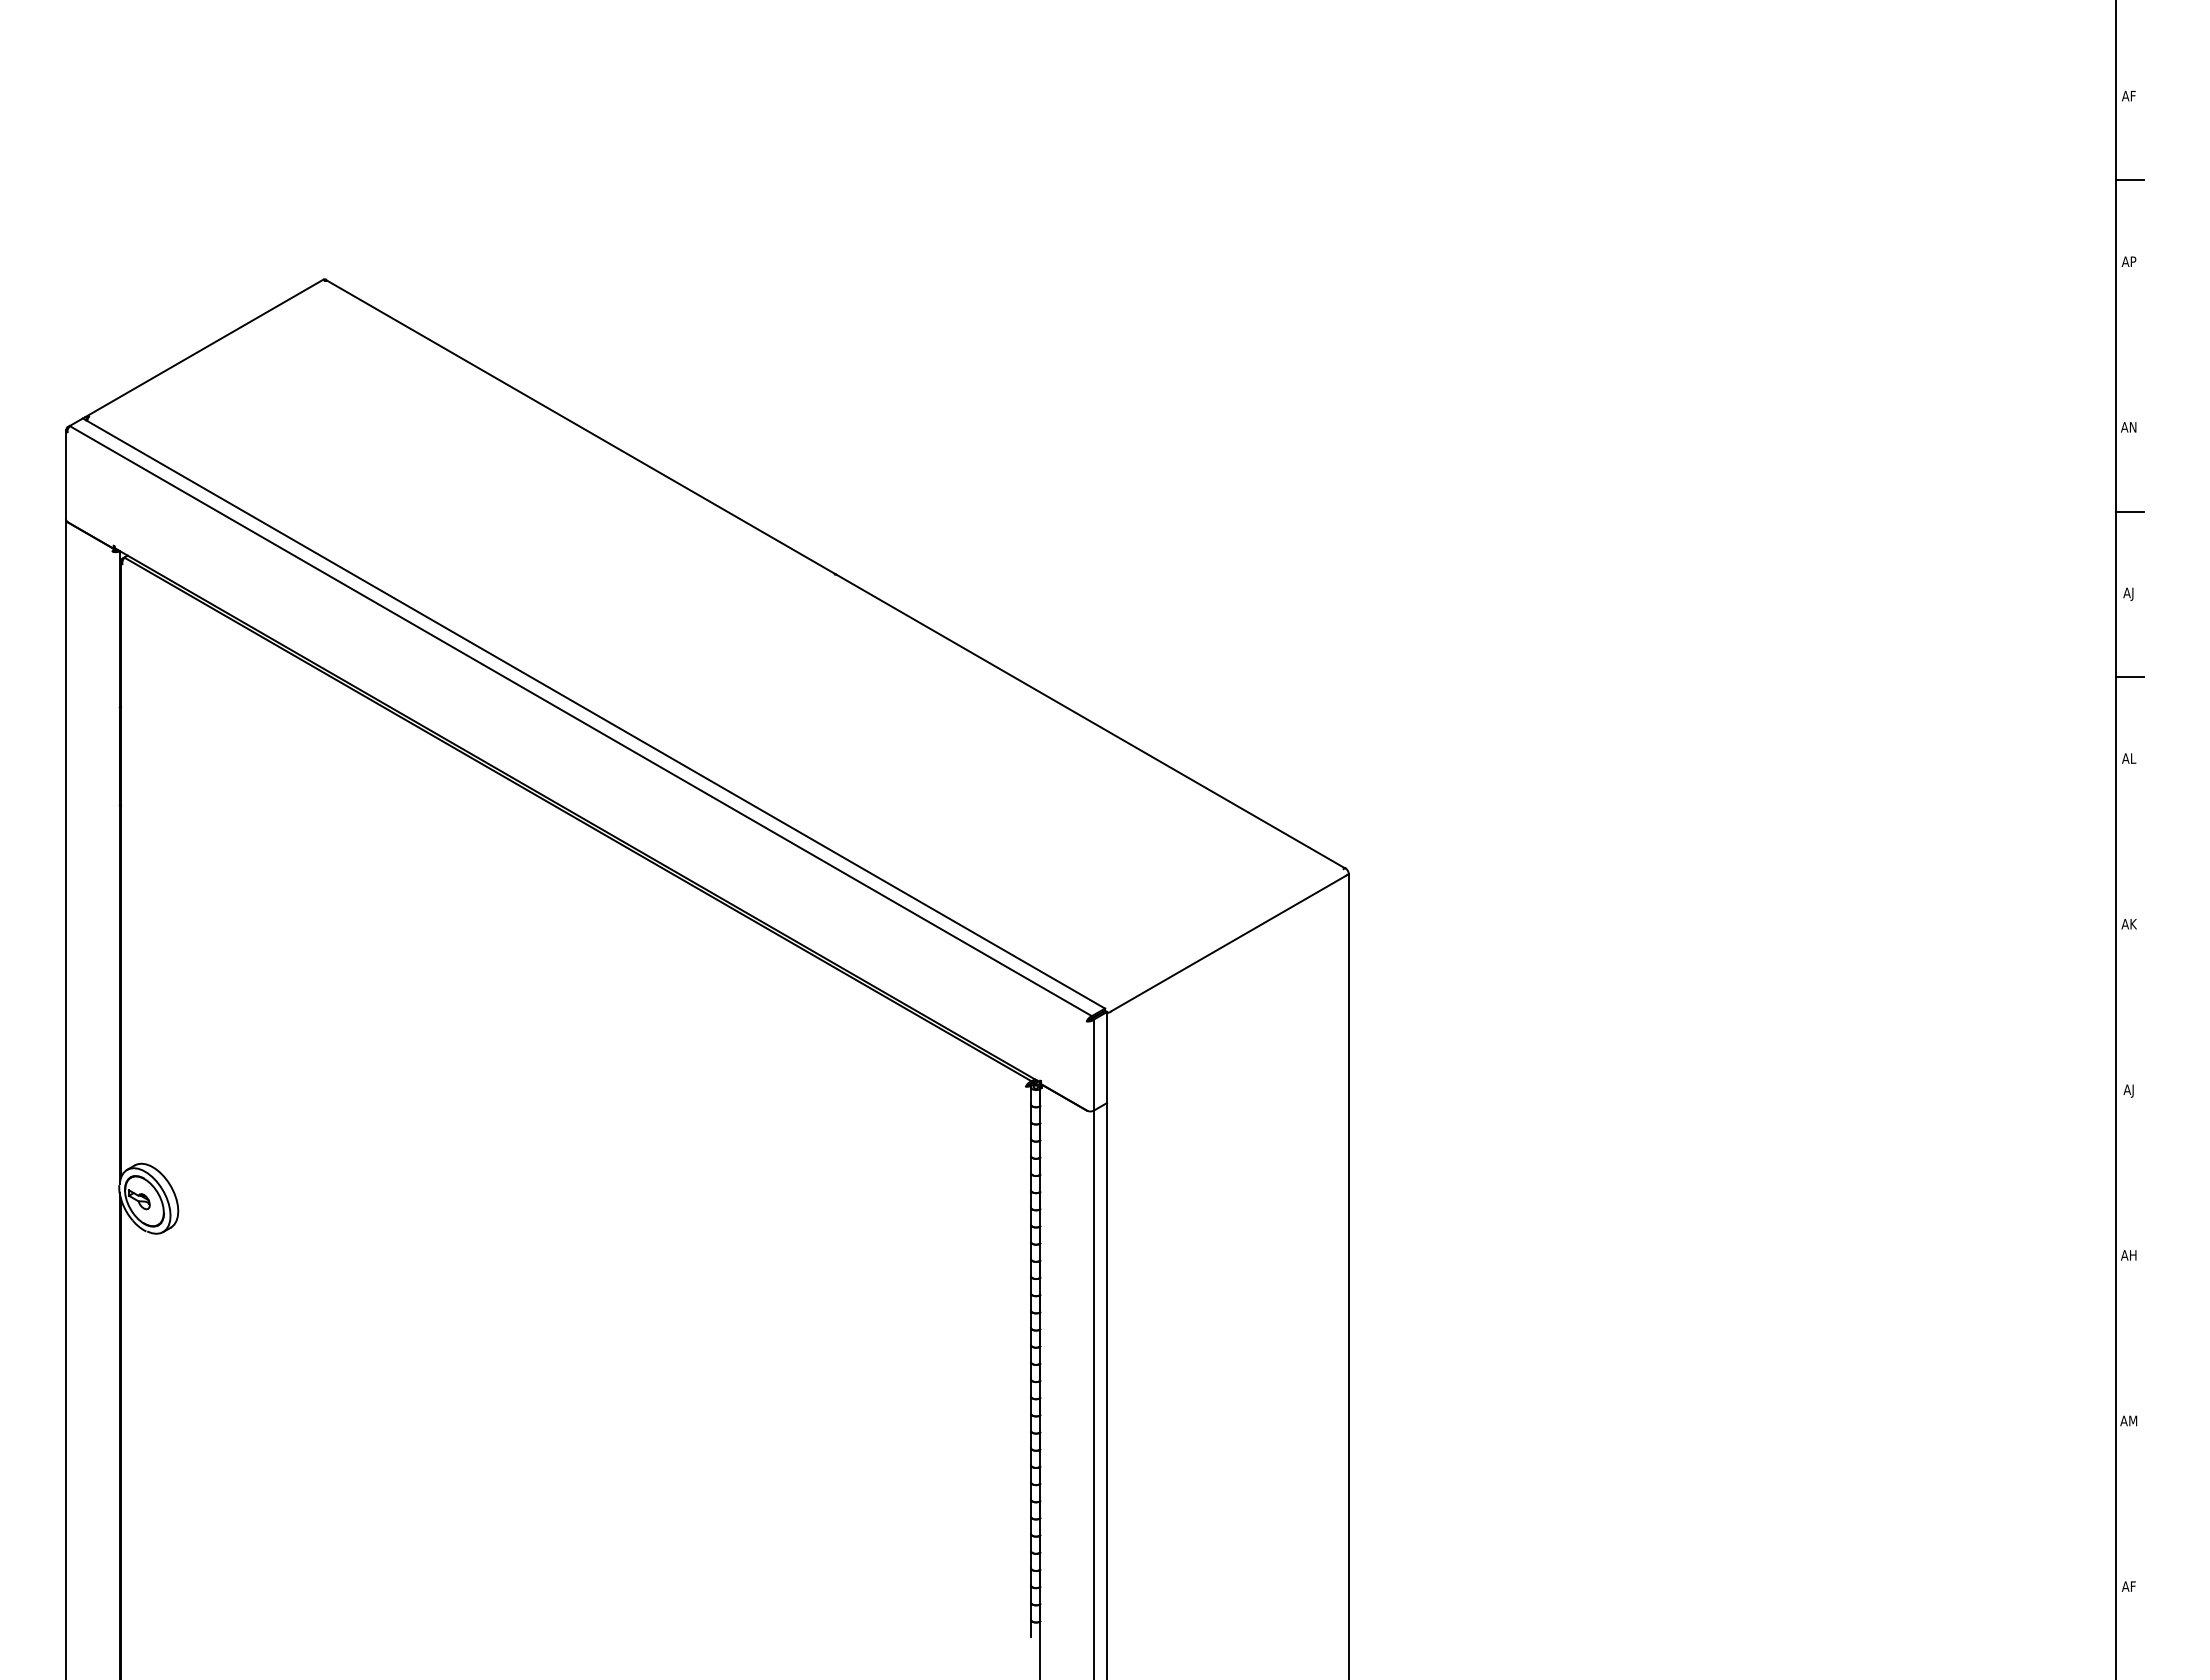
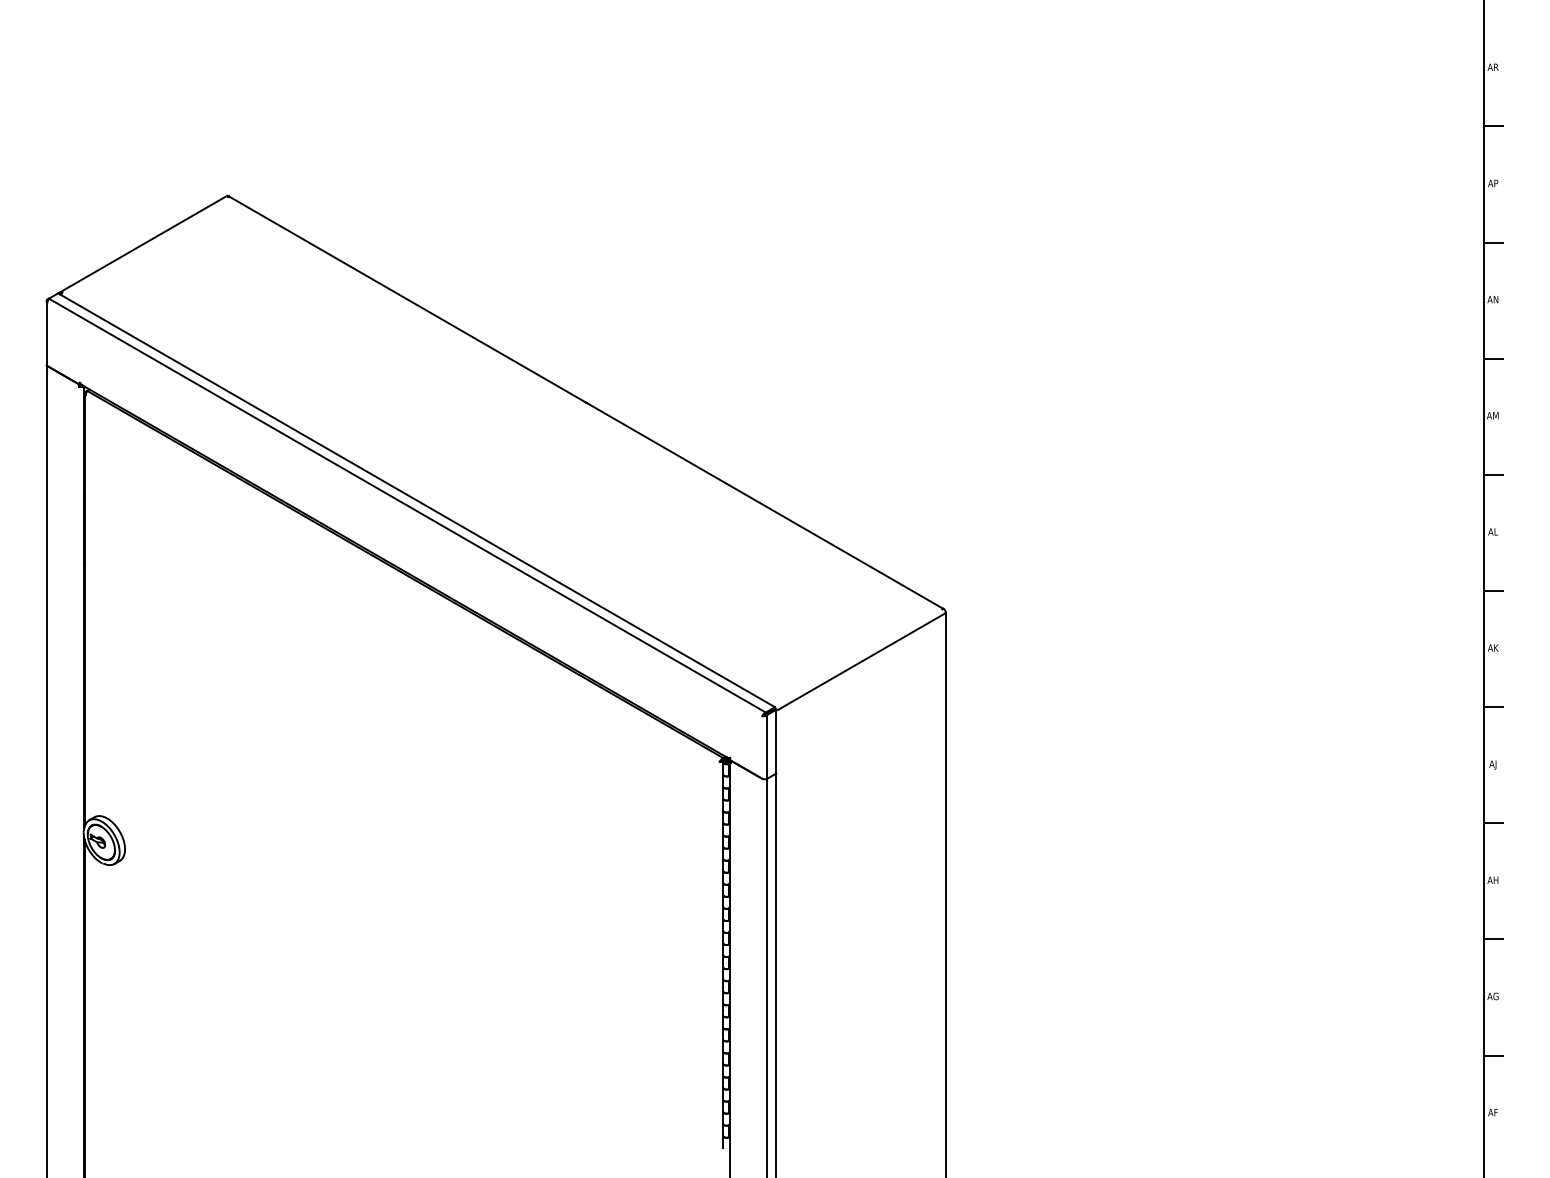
text: (2128, 95) -> (1492, 66), AF -> AR
line: (2129, 346) -> (1493, 242), added
text: (2128, 593) -> (1492, 416), AJ -> AM
line: (2129, 842) -> (1493, 590), added
line: (2129, 1008) -> (1493, 707), added
line: (2129, 1174) -> (1493, 823), added
line: (2129, 1339) -> (1493, 939), added
text: (2128, 1420) -> (1492, 996), AM -> AG
line: (2129, 1505) -> (1493, 1055), added

